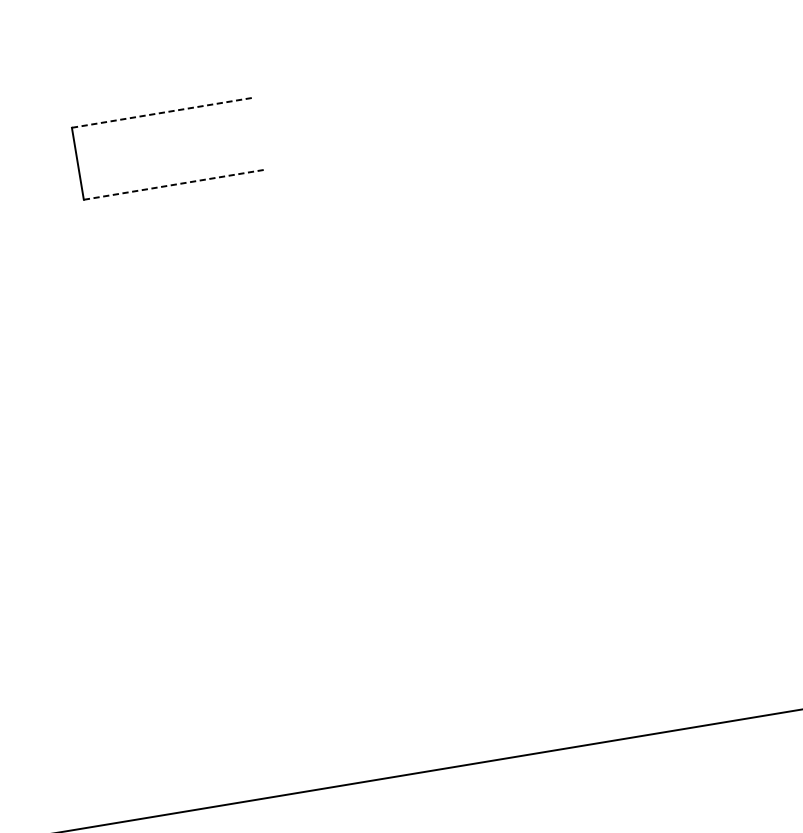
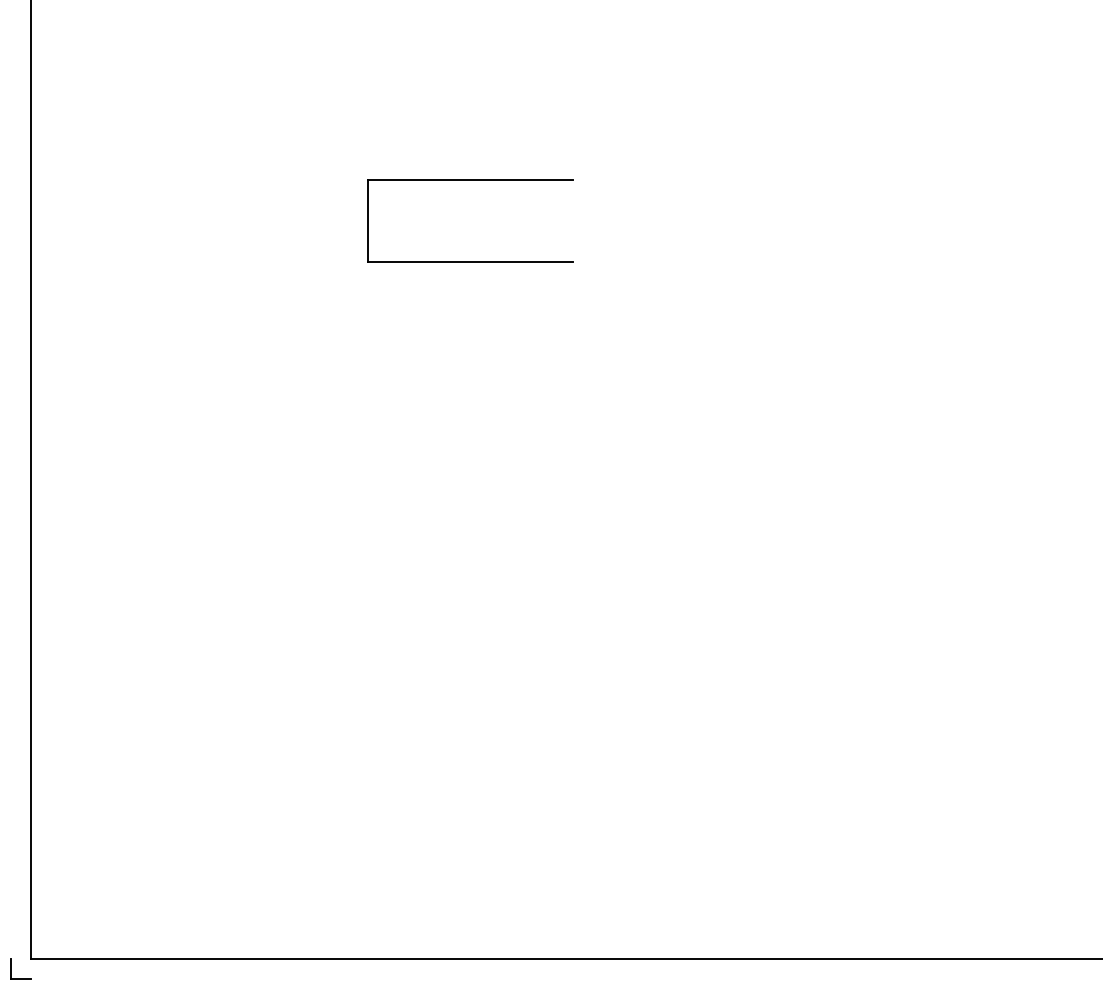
line: (162, 112) -> (470, 179), dashed -> solid
line: (174, 184) -> (470, 261), dashed -> solid

